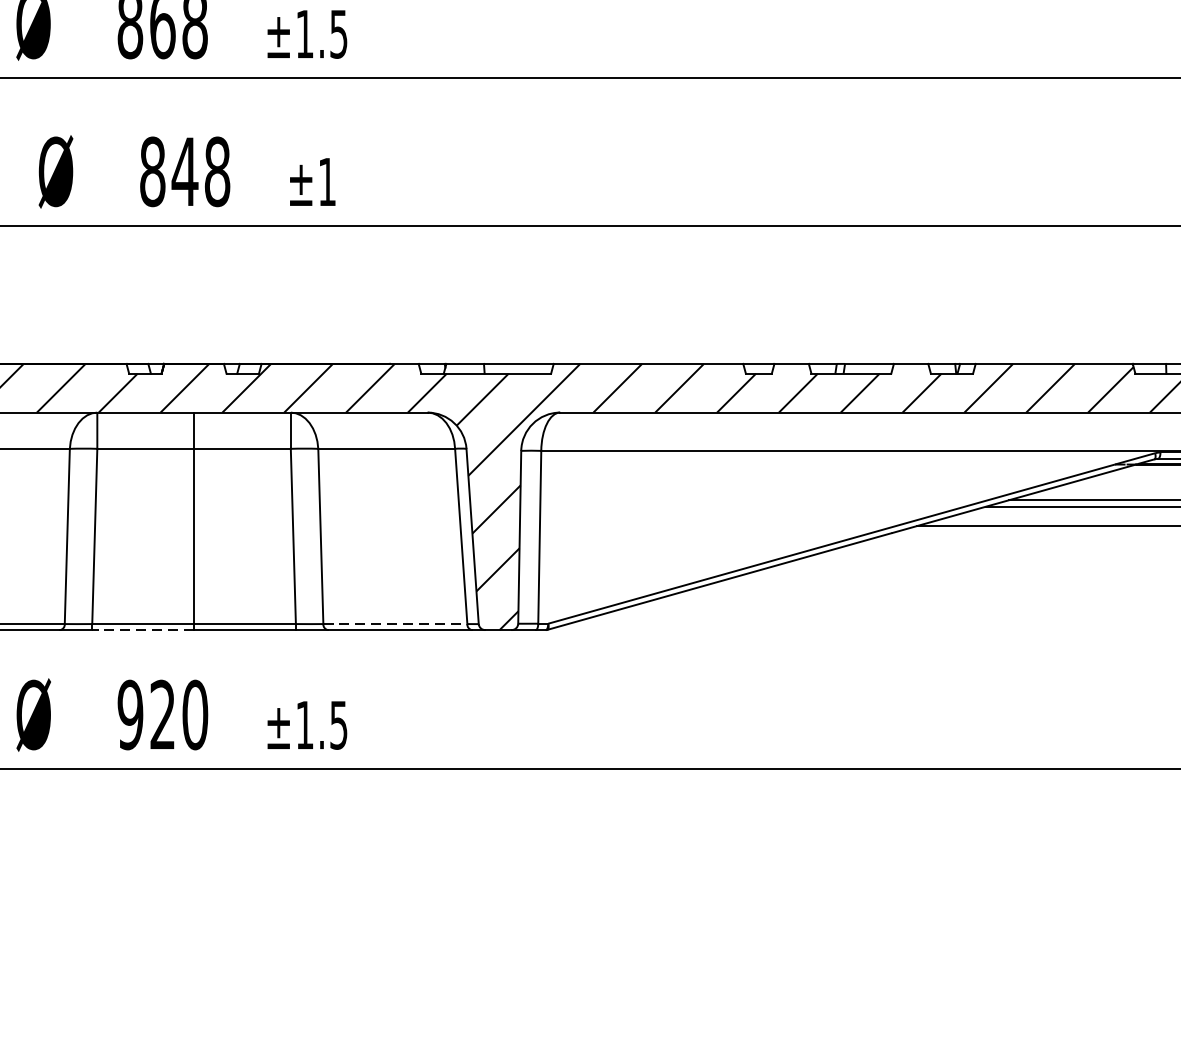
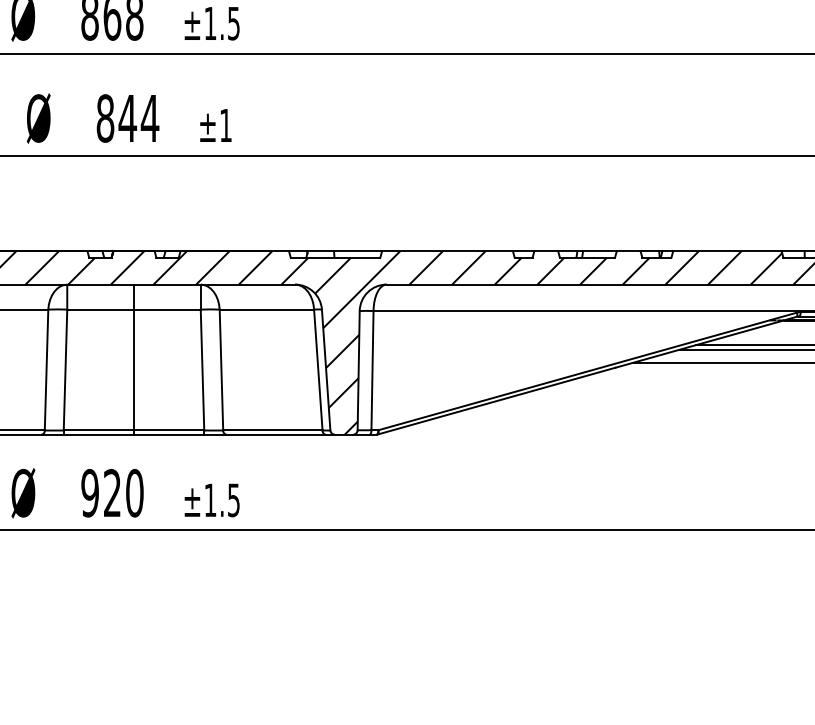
text: (216, 171) -> (149, 118), 848 -> 844
line: (394, 624) -> (272, 430), dashed -> solid
line: (142, 629) -> (98, 434), dashed -> solid

